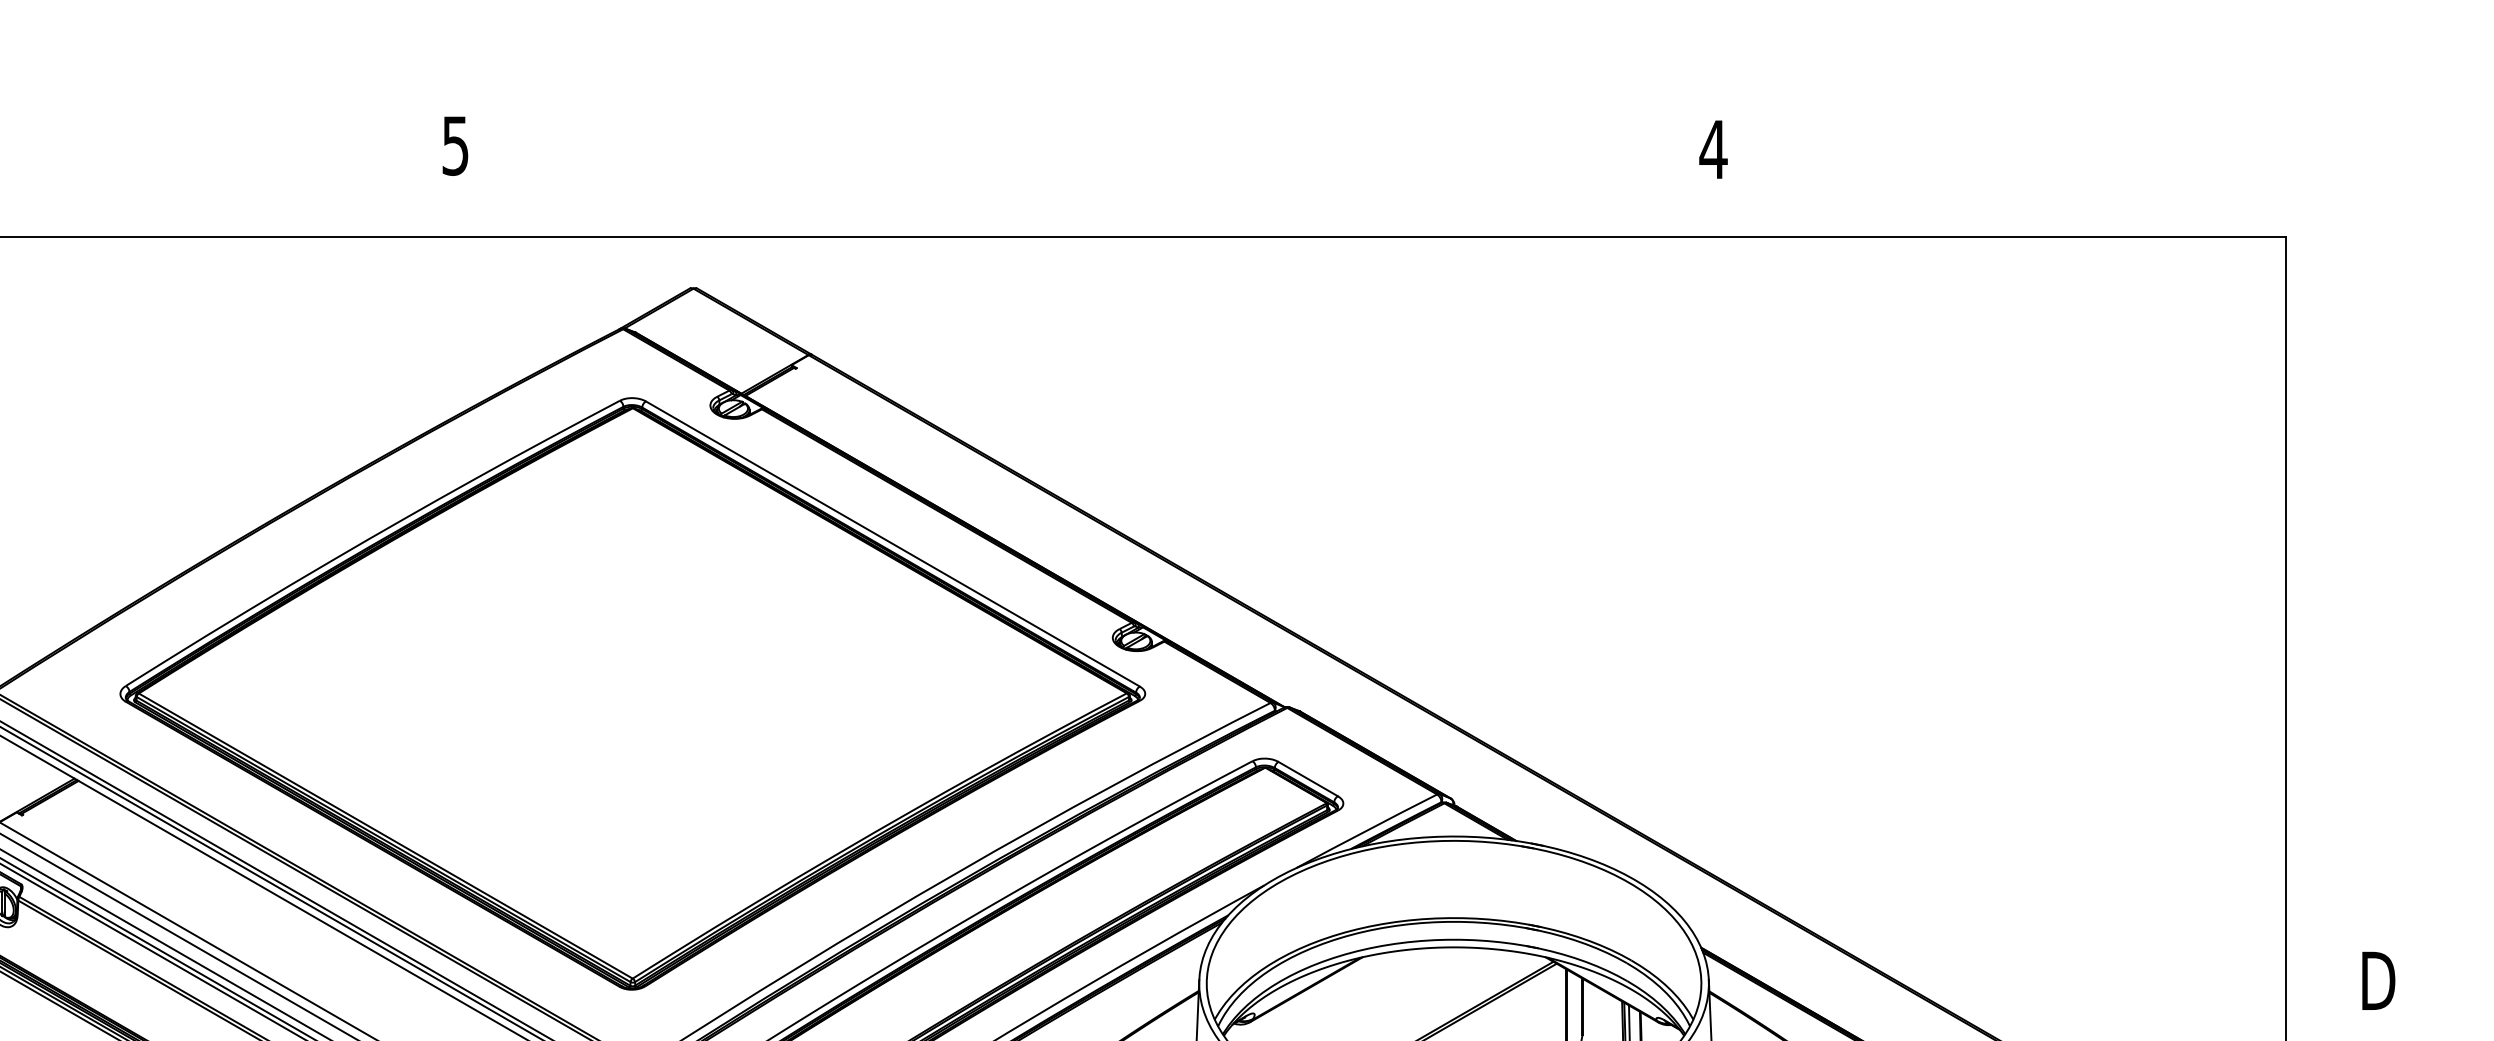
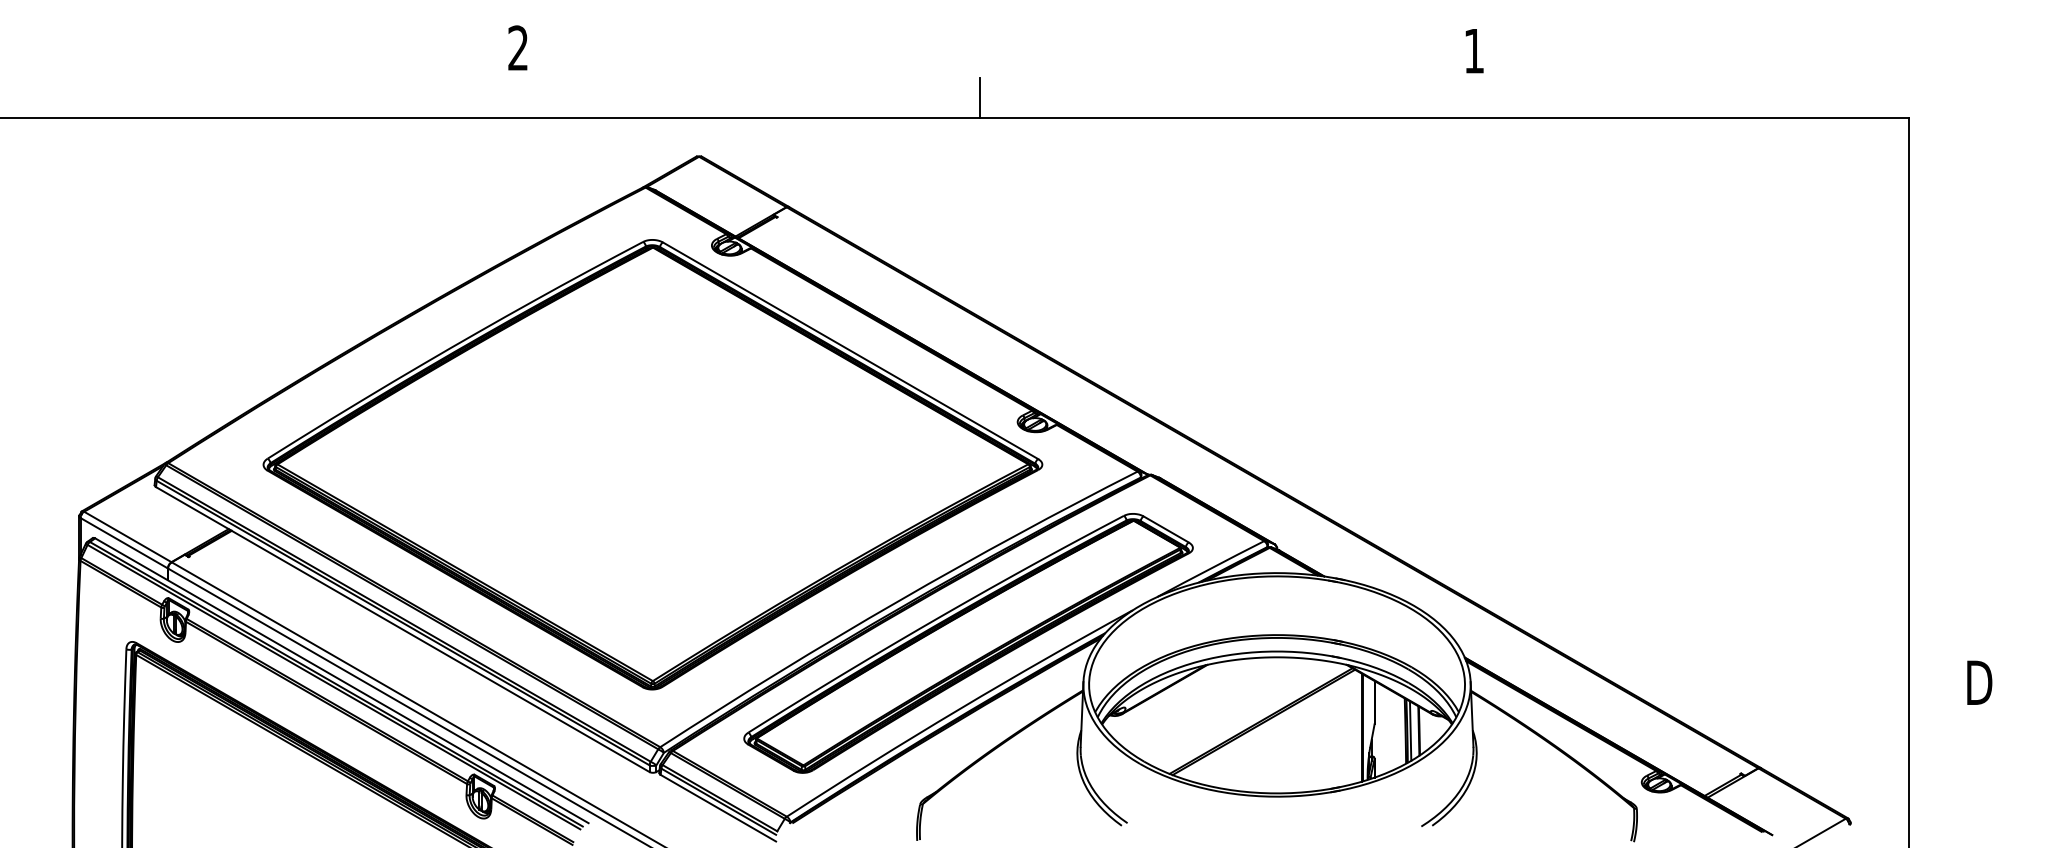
text: (454, 146) -> (517, 48), 5 -> 2
text: (1713, 150) -> (1474, 51), 4 -> 1
line: (1063, 210) -> (980, 97), added

